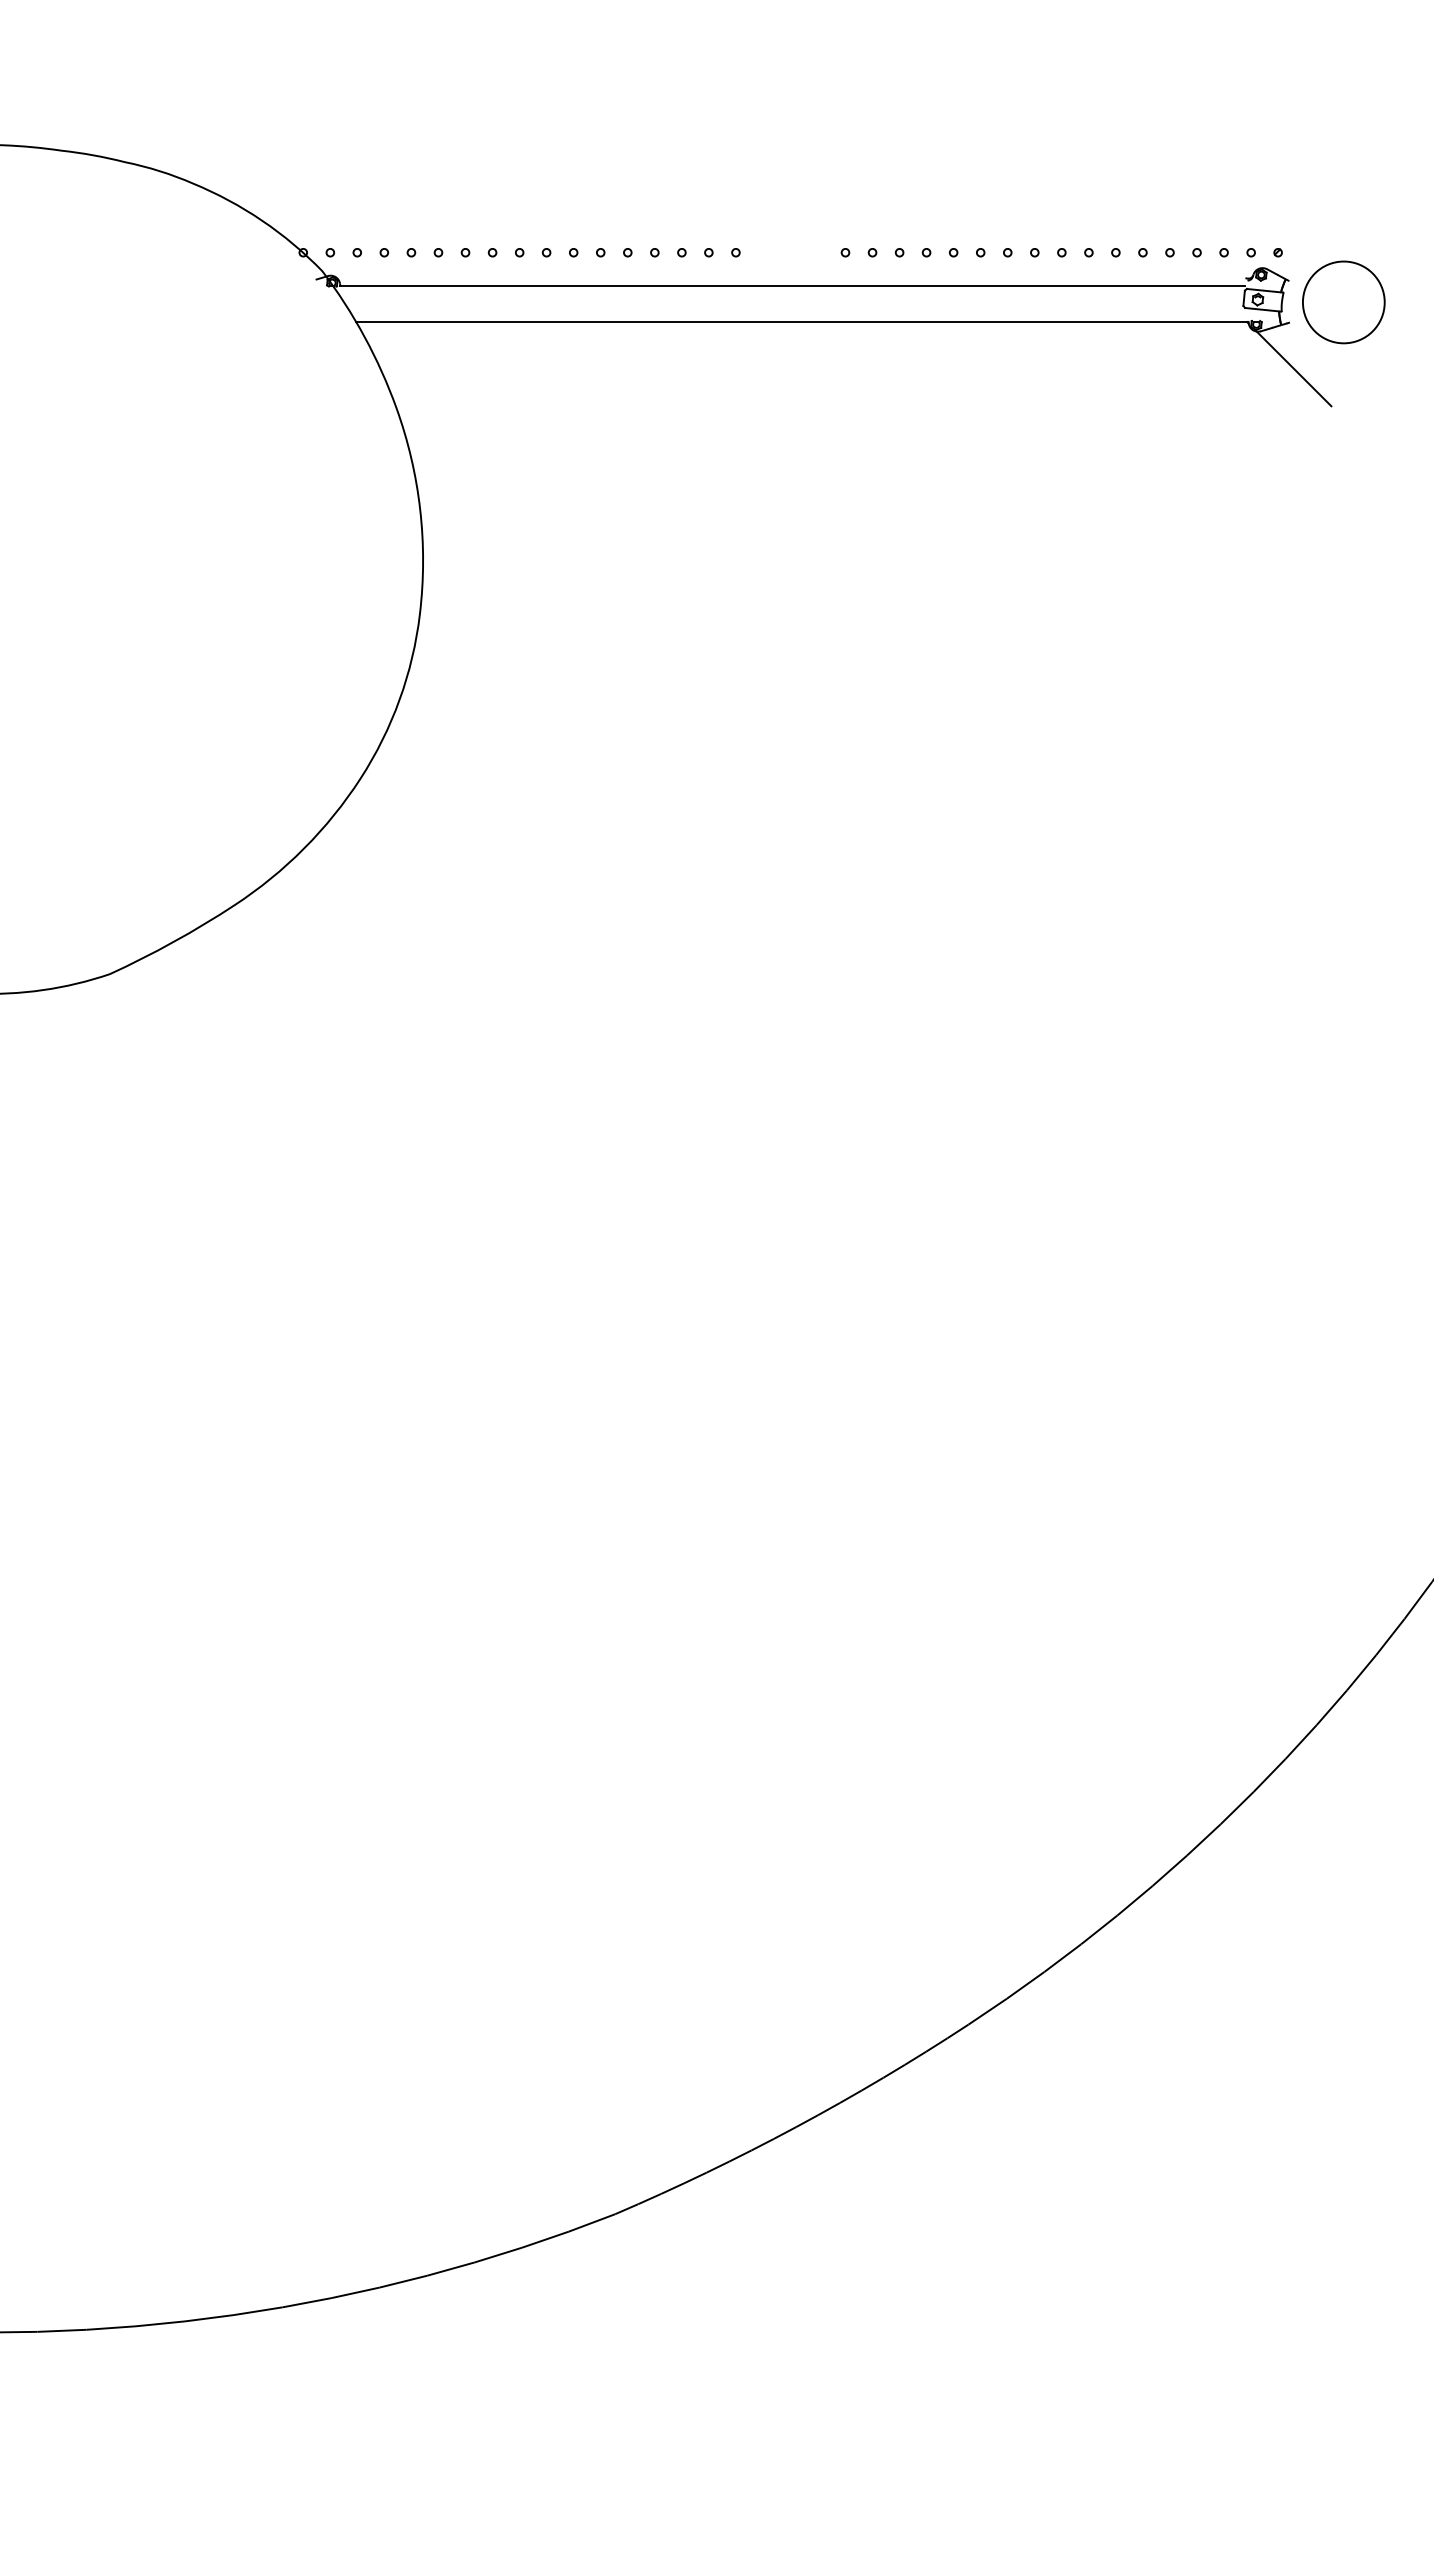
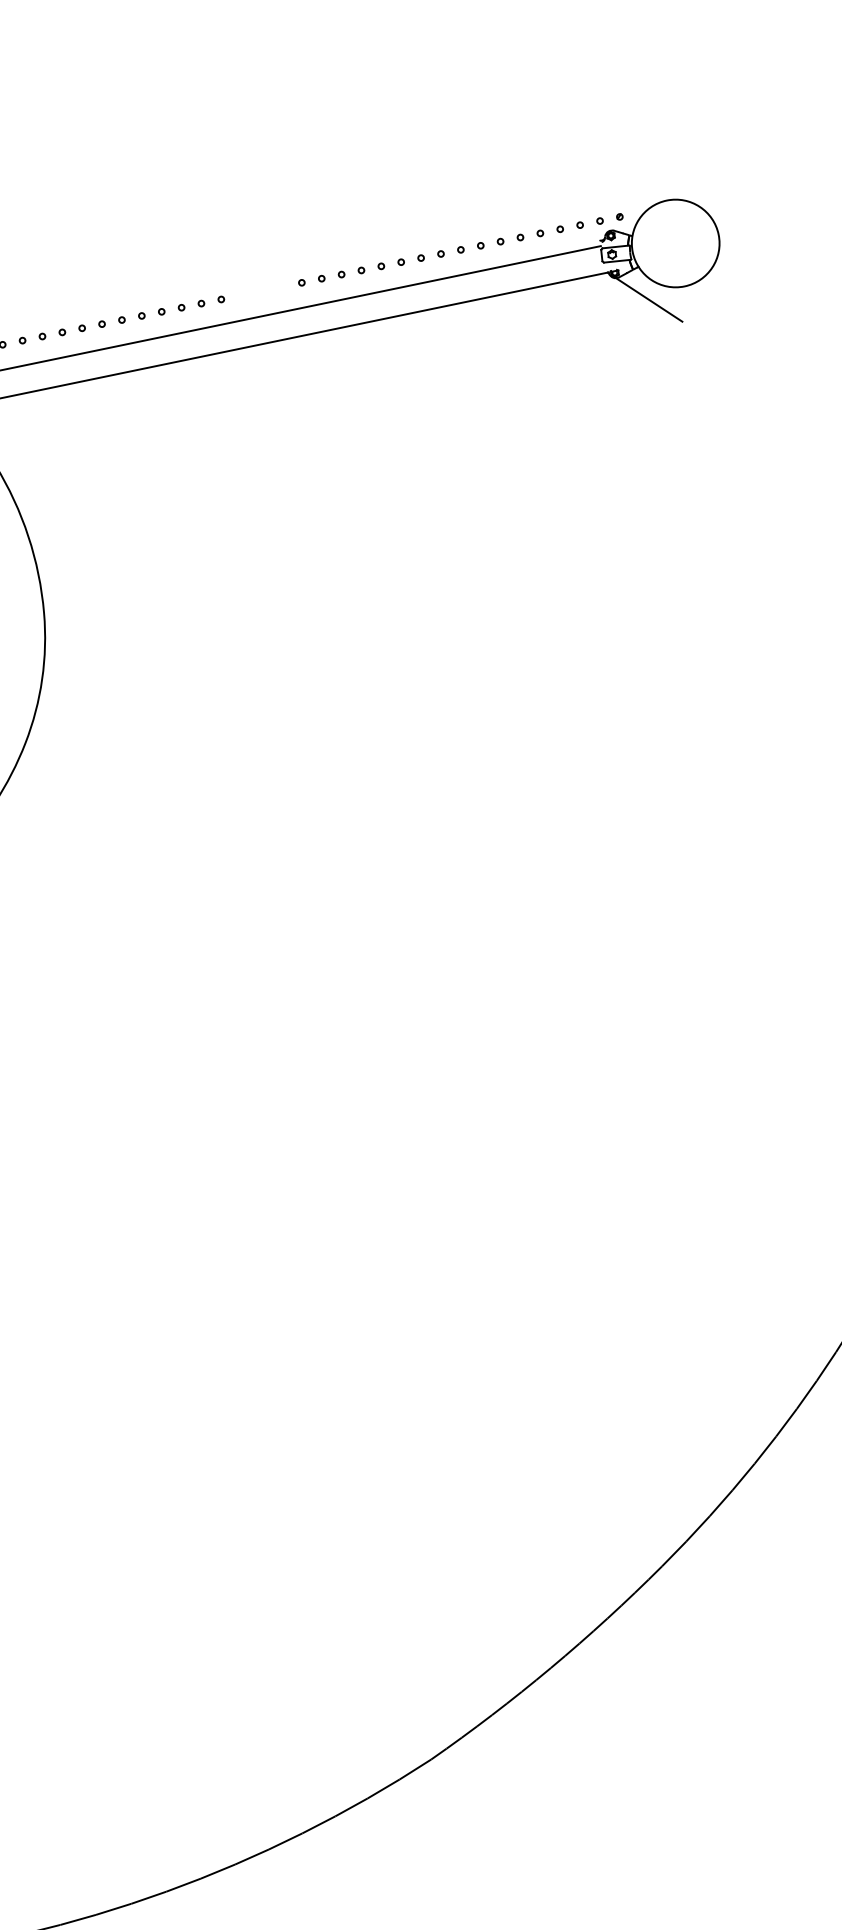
circle: (1343, 302) -> (675, 243), size x1.43

